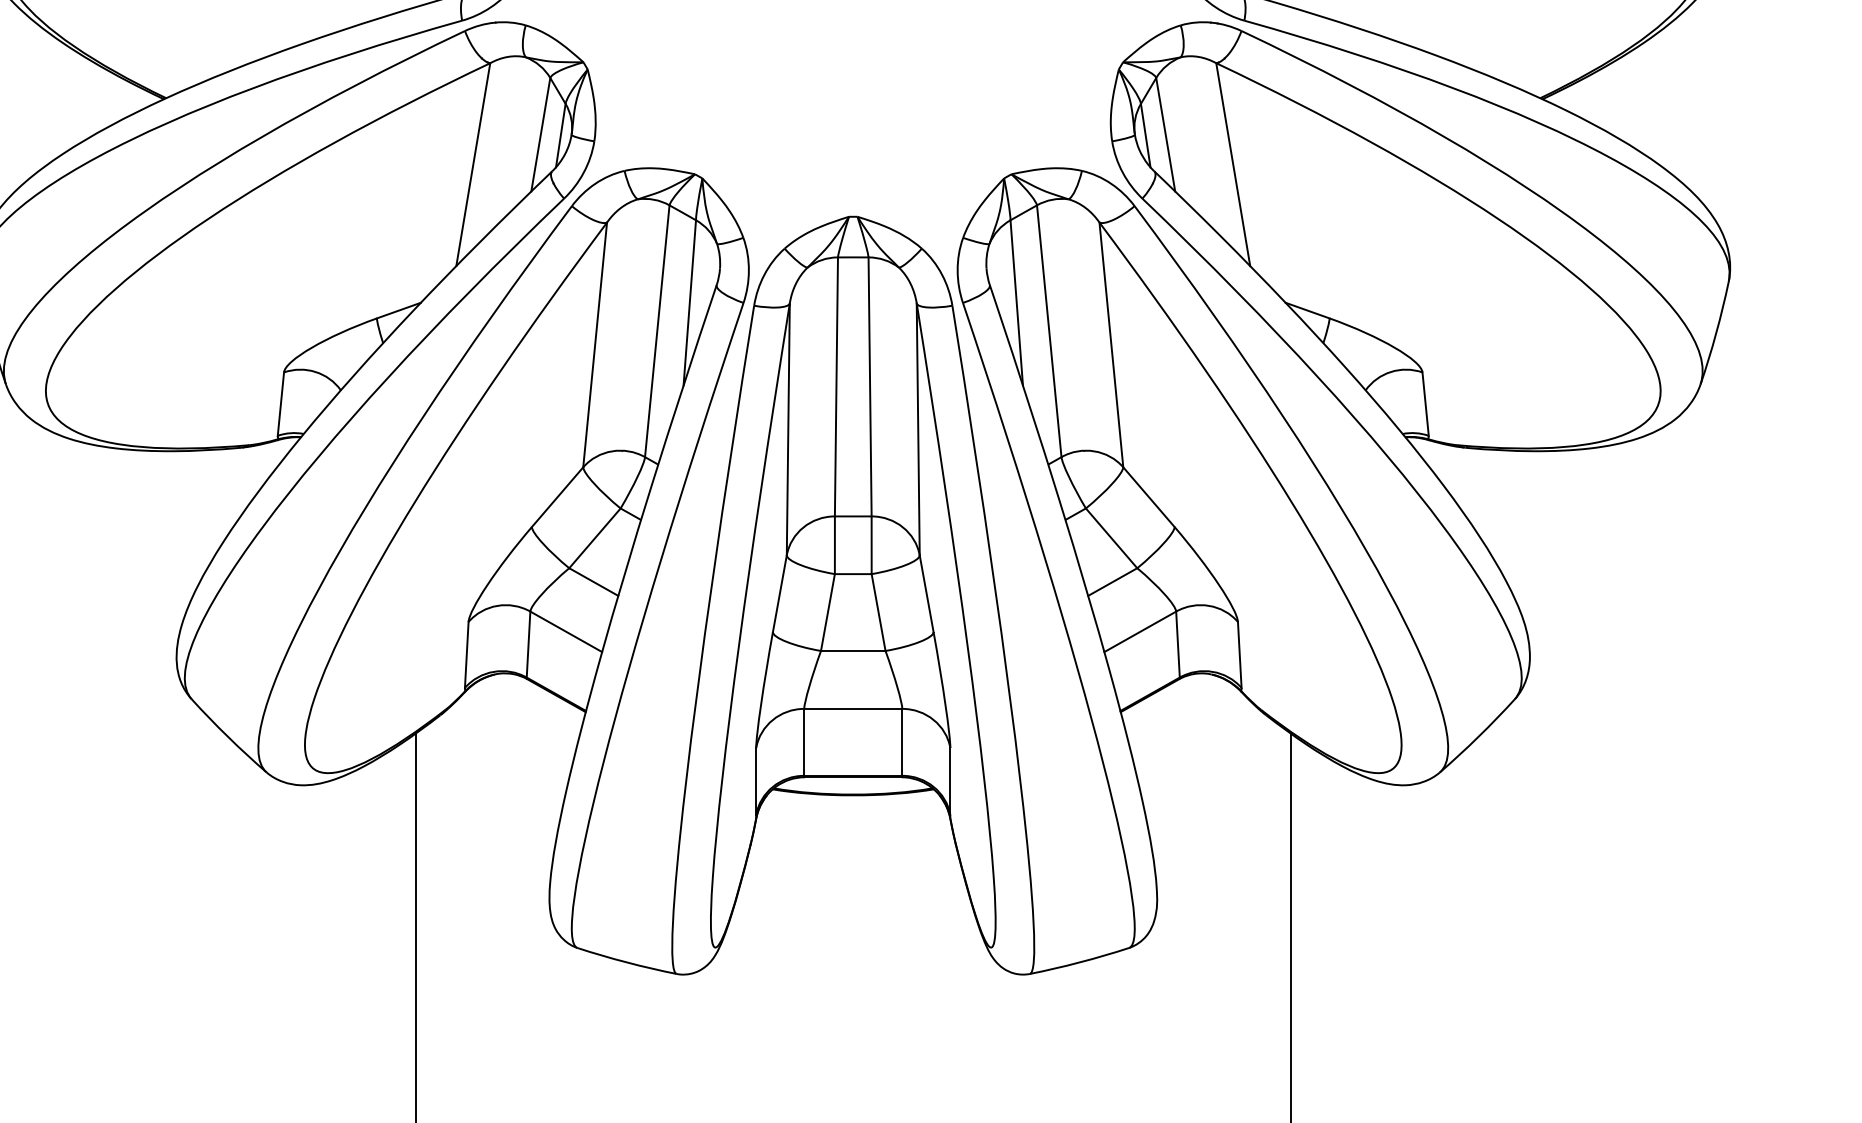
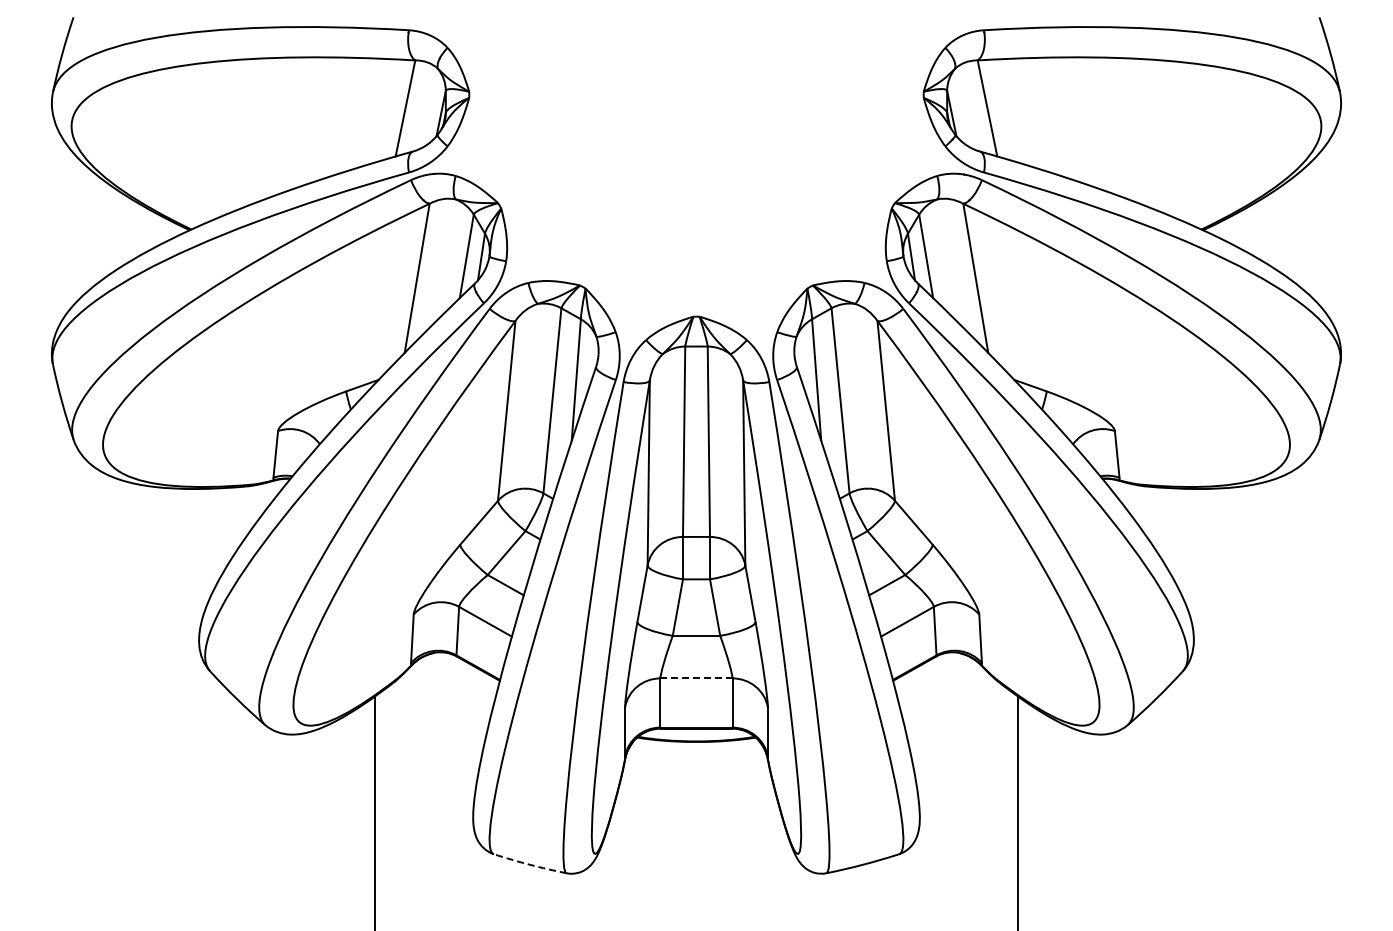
line: (853, 708) -> (696, 678), solid -> dashed
arc: (627, 962) -> (530, 864), solid -> dashed

